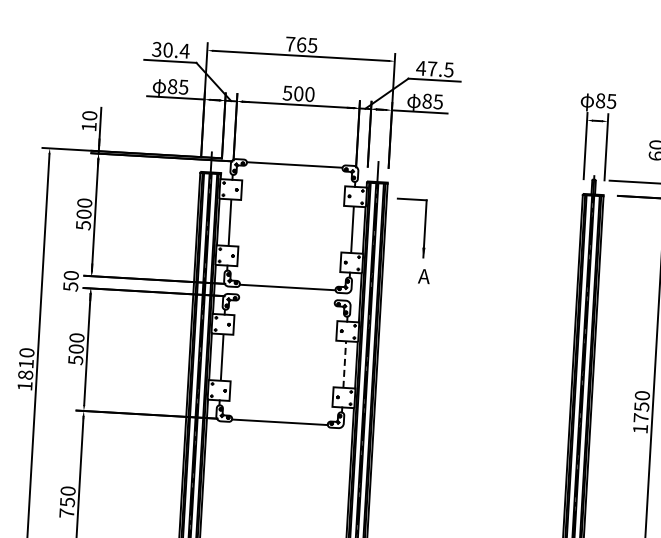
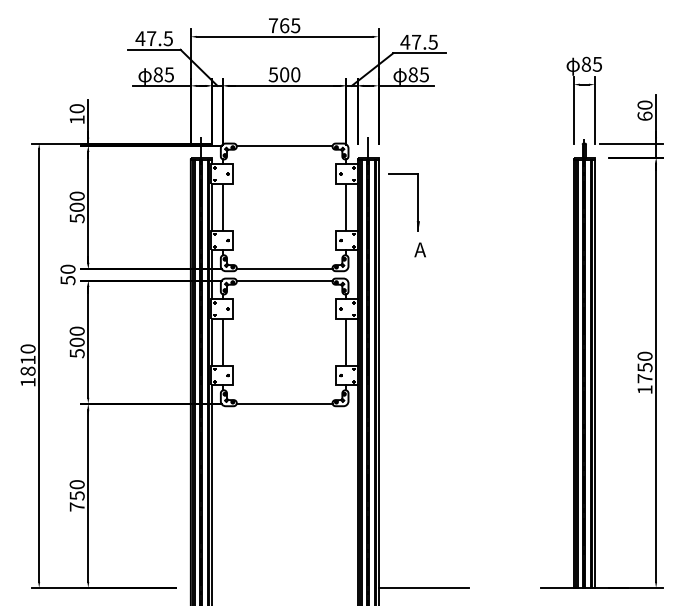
text: (171, 50) -> (154, 38), 30.4 -> 47.5
line: (286, 300) -> (284, 281), added
line: (345, 363) -> (346, 341), dashed -> solid

